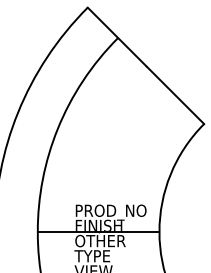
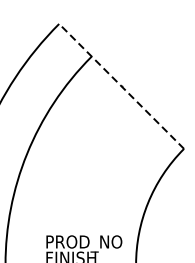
line: (145, 65) -> (121, 86), solid -> dashed

